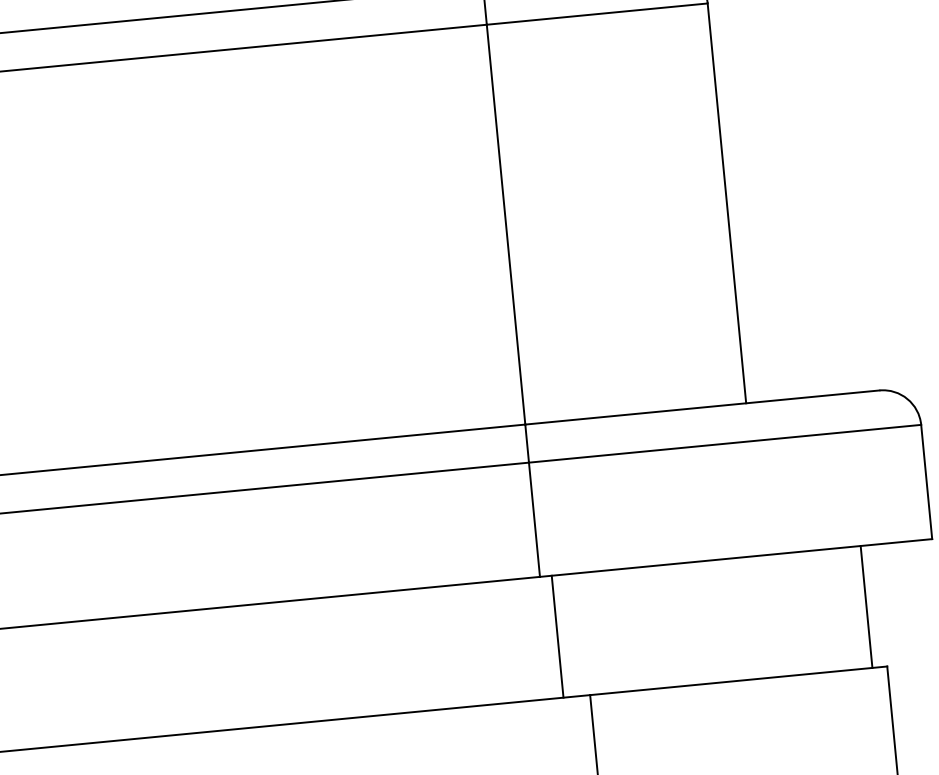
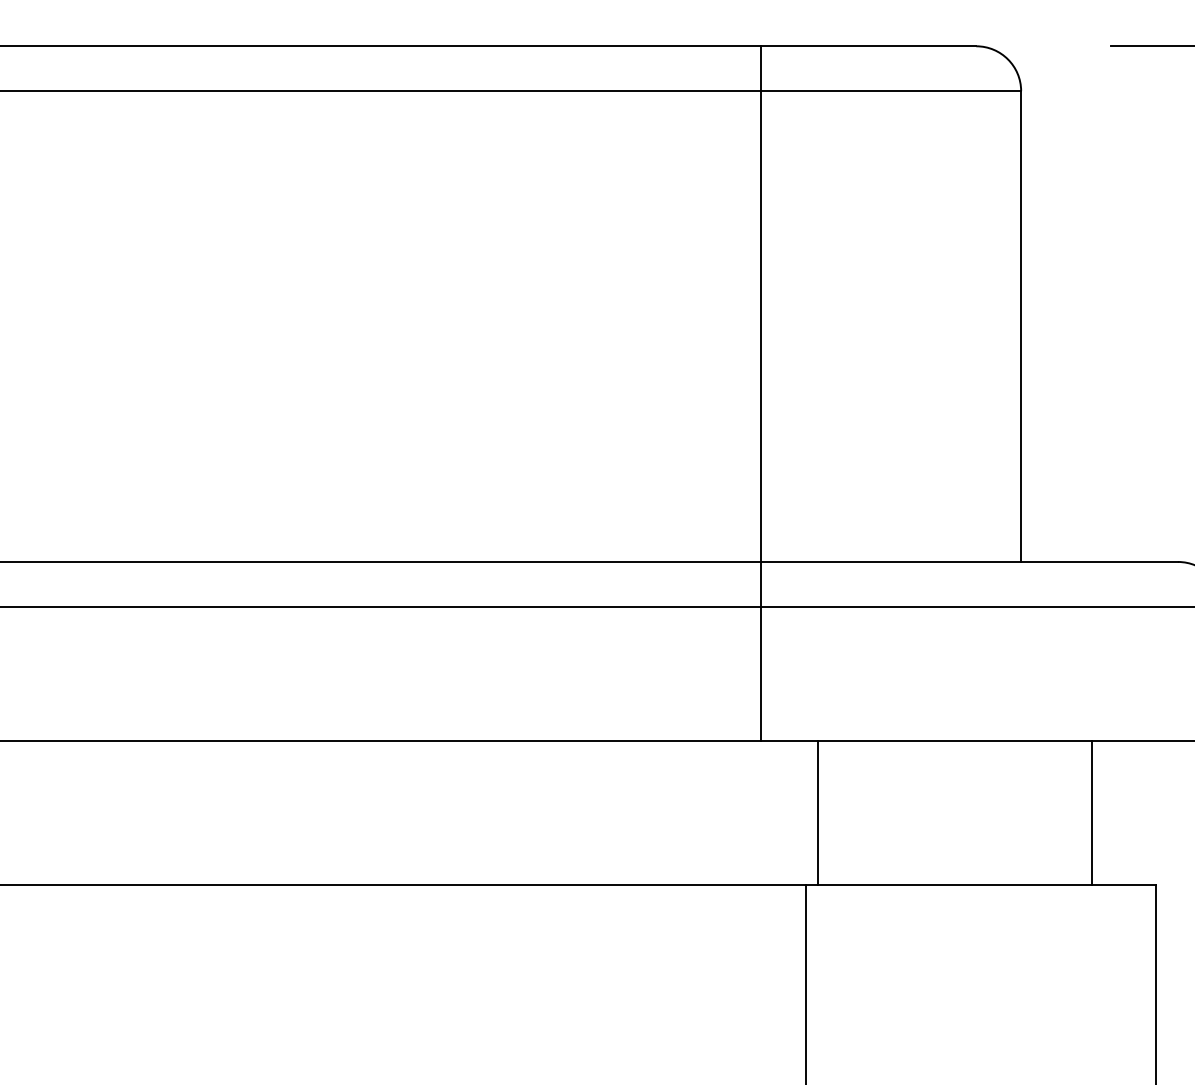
line: (866, 606) -> (1091, 812), moved
line: (557, 636) -> (817, 812), moved

